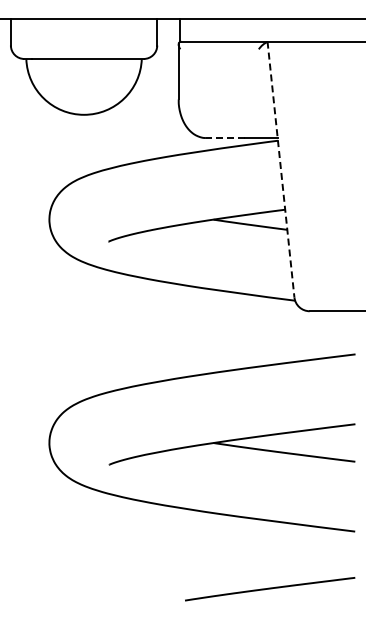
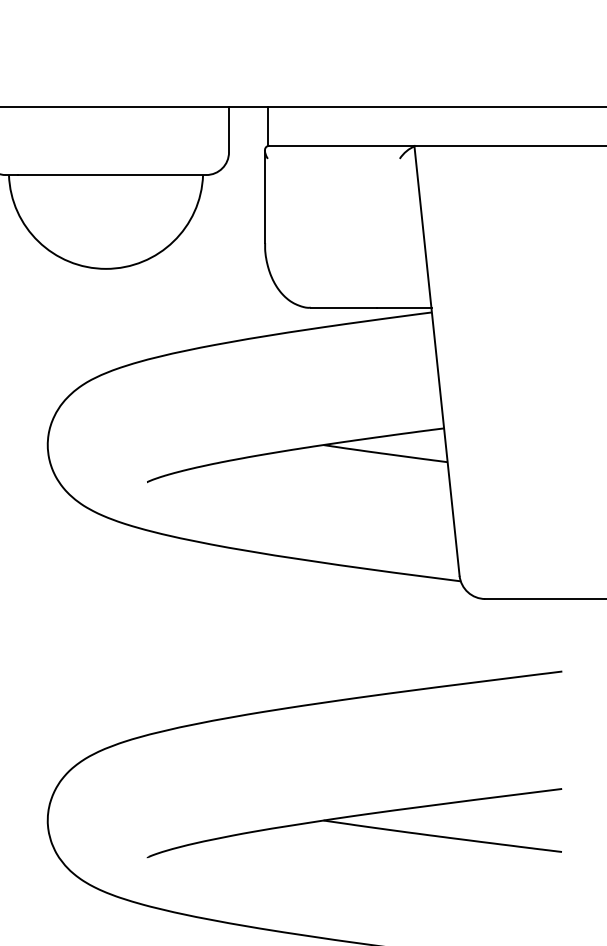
line: (225, 137) -> (343, 306), dashed -> solid
line: (280, 169) -> (436, 360), dashed -> solid

